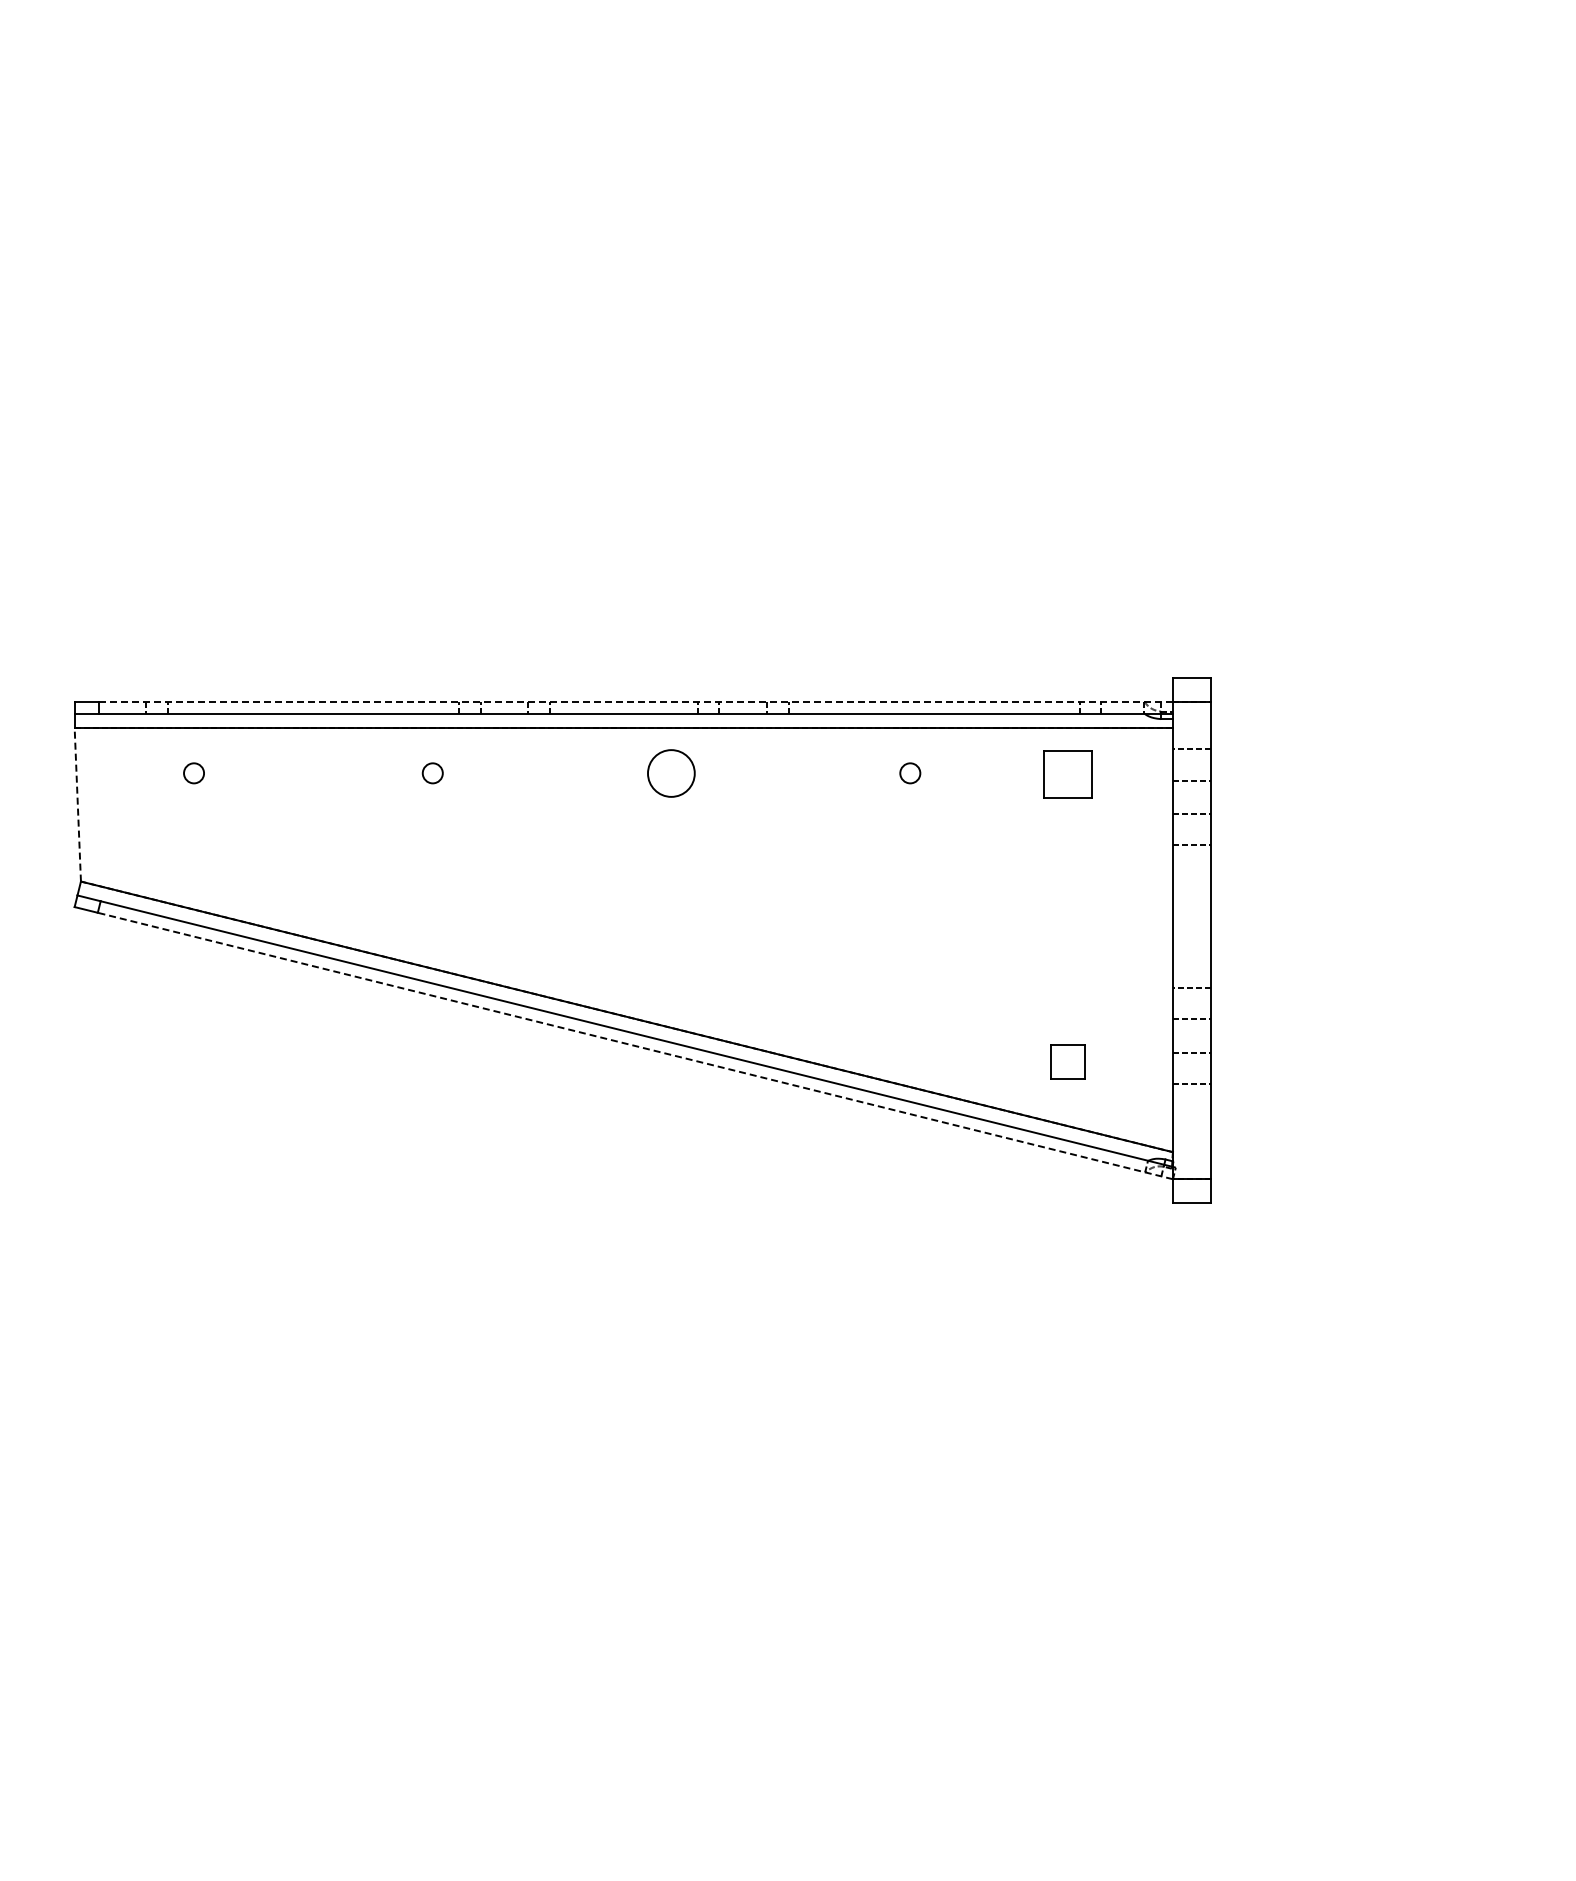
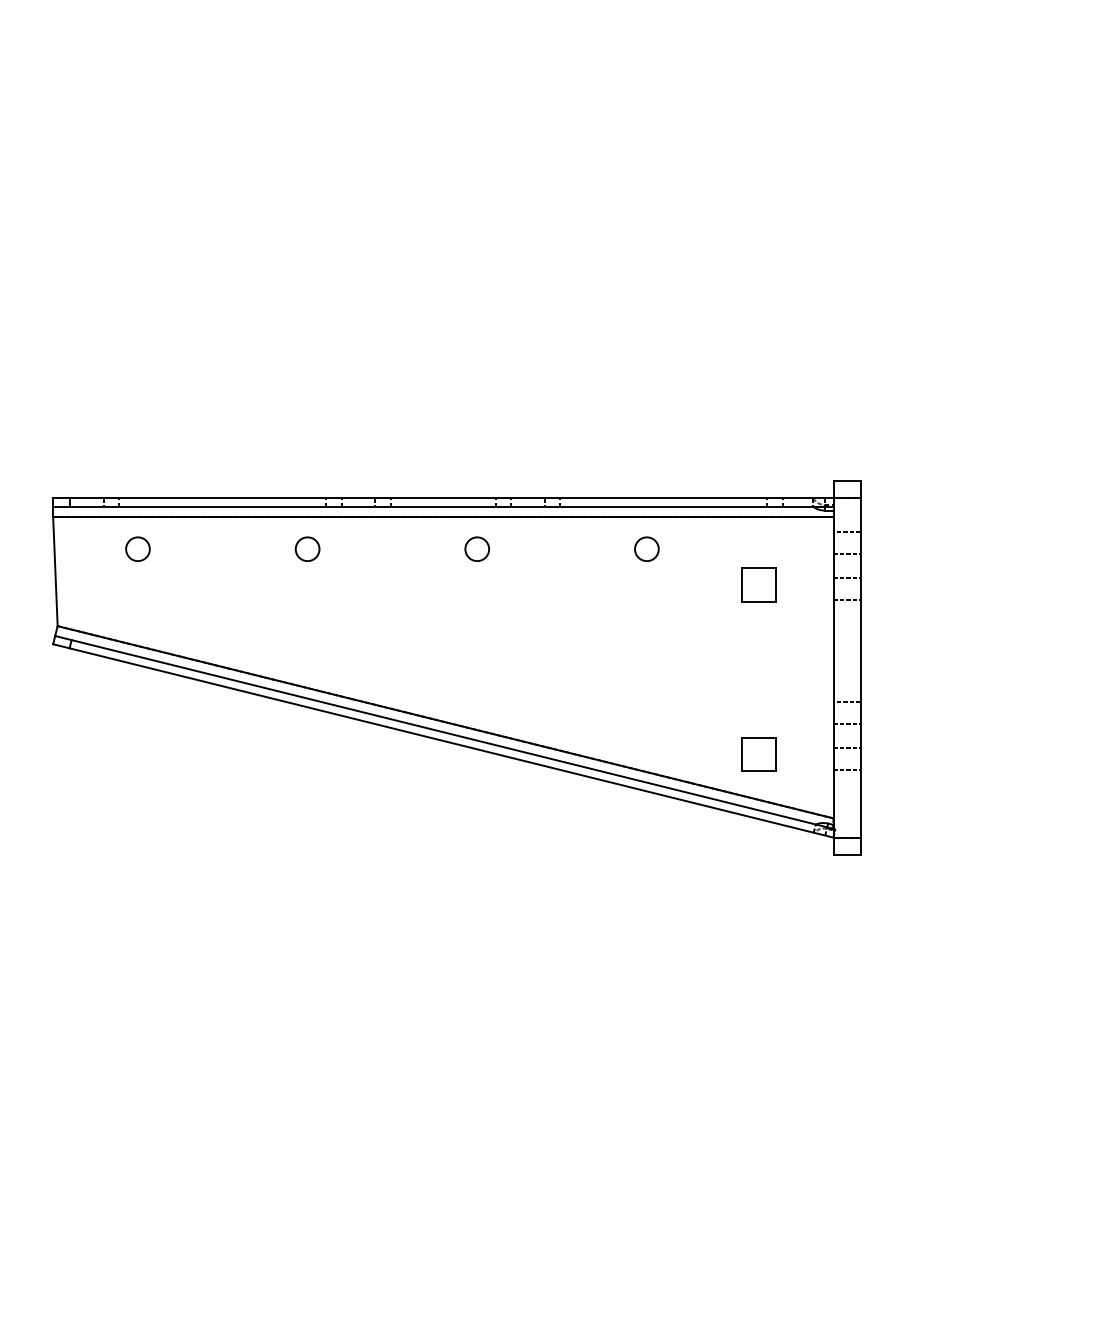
line: (636, 701) -> (452, 498), dashed -> solid
circle: (671, 772) -> (477, 548), size x0.71
circle: (193, 773) -> (137, 549), size x1.67
circle: (432, 773) -> (307, 549), size x1.67
circle: (910, 773) -> (647, 549), size x1.67
part: (1067, 774) -> (758, 584), moved
line: (77, 804) -> (55, 571), dashed -> solid
line: (635, 1046) -> (451, 743), dashed -> solid
part: (1067, 1061) -> (758, 753), size x1.43

